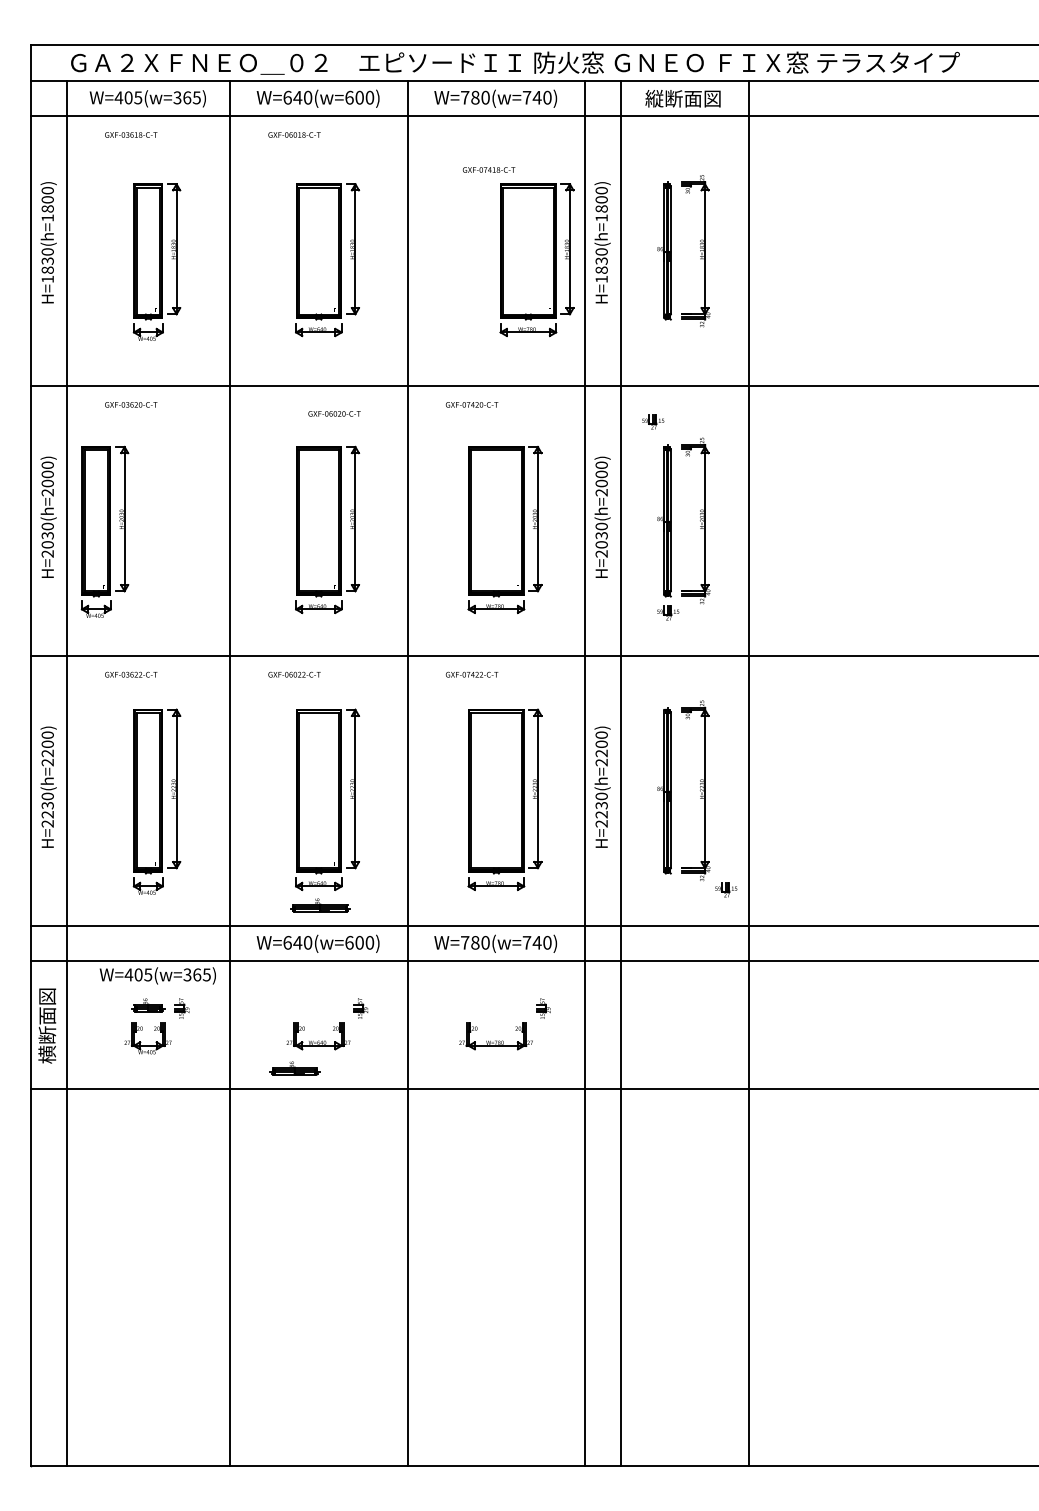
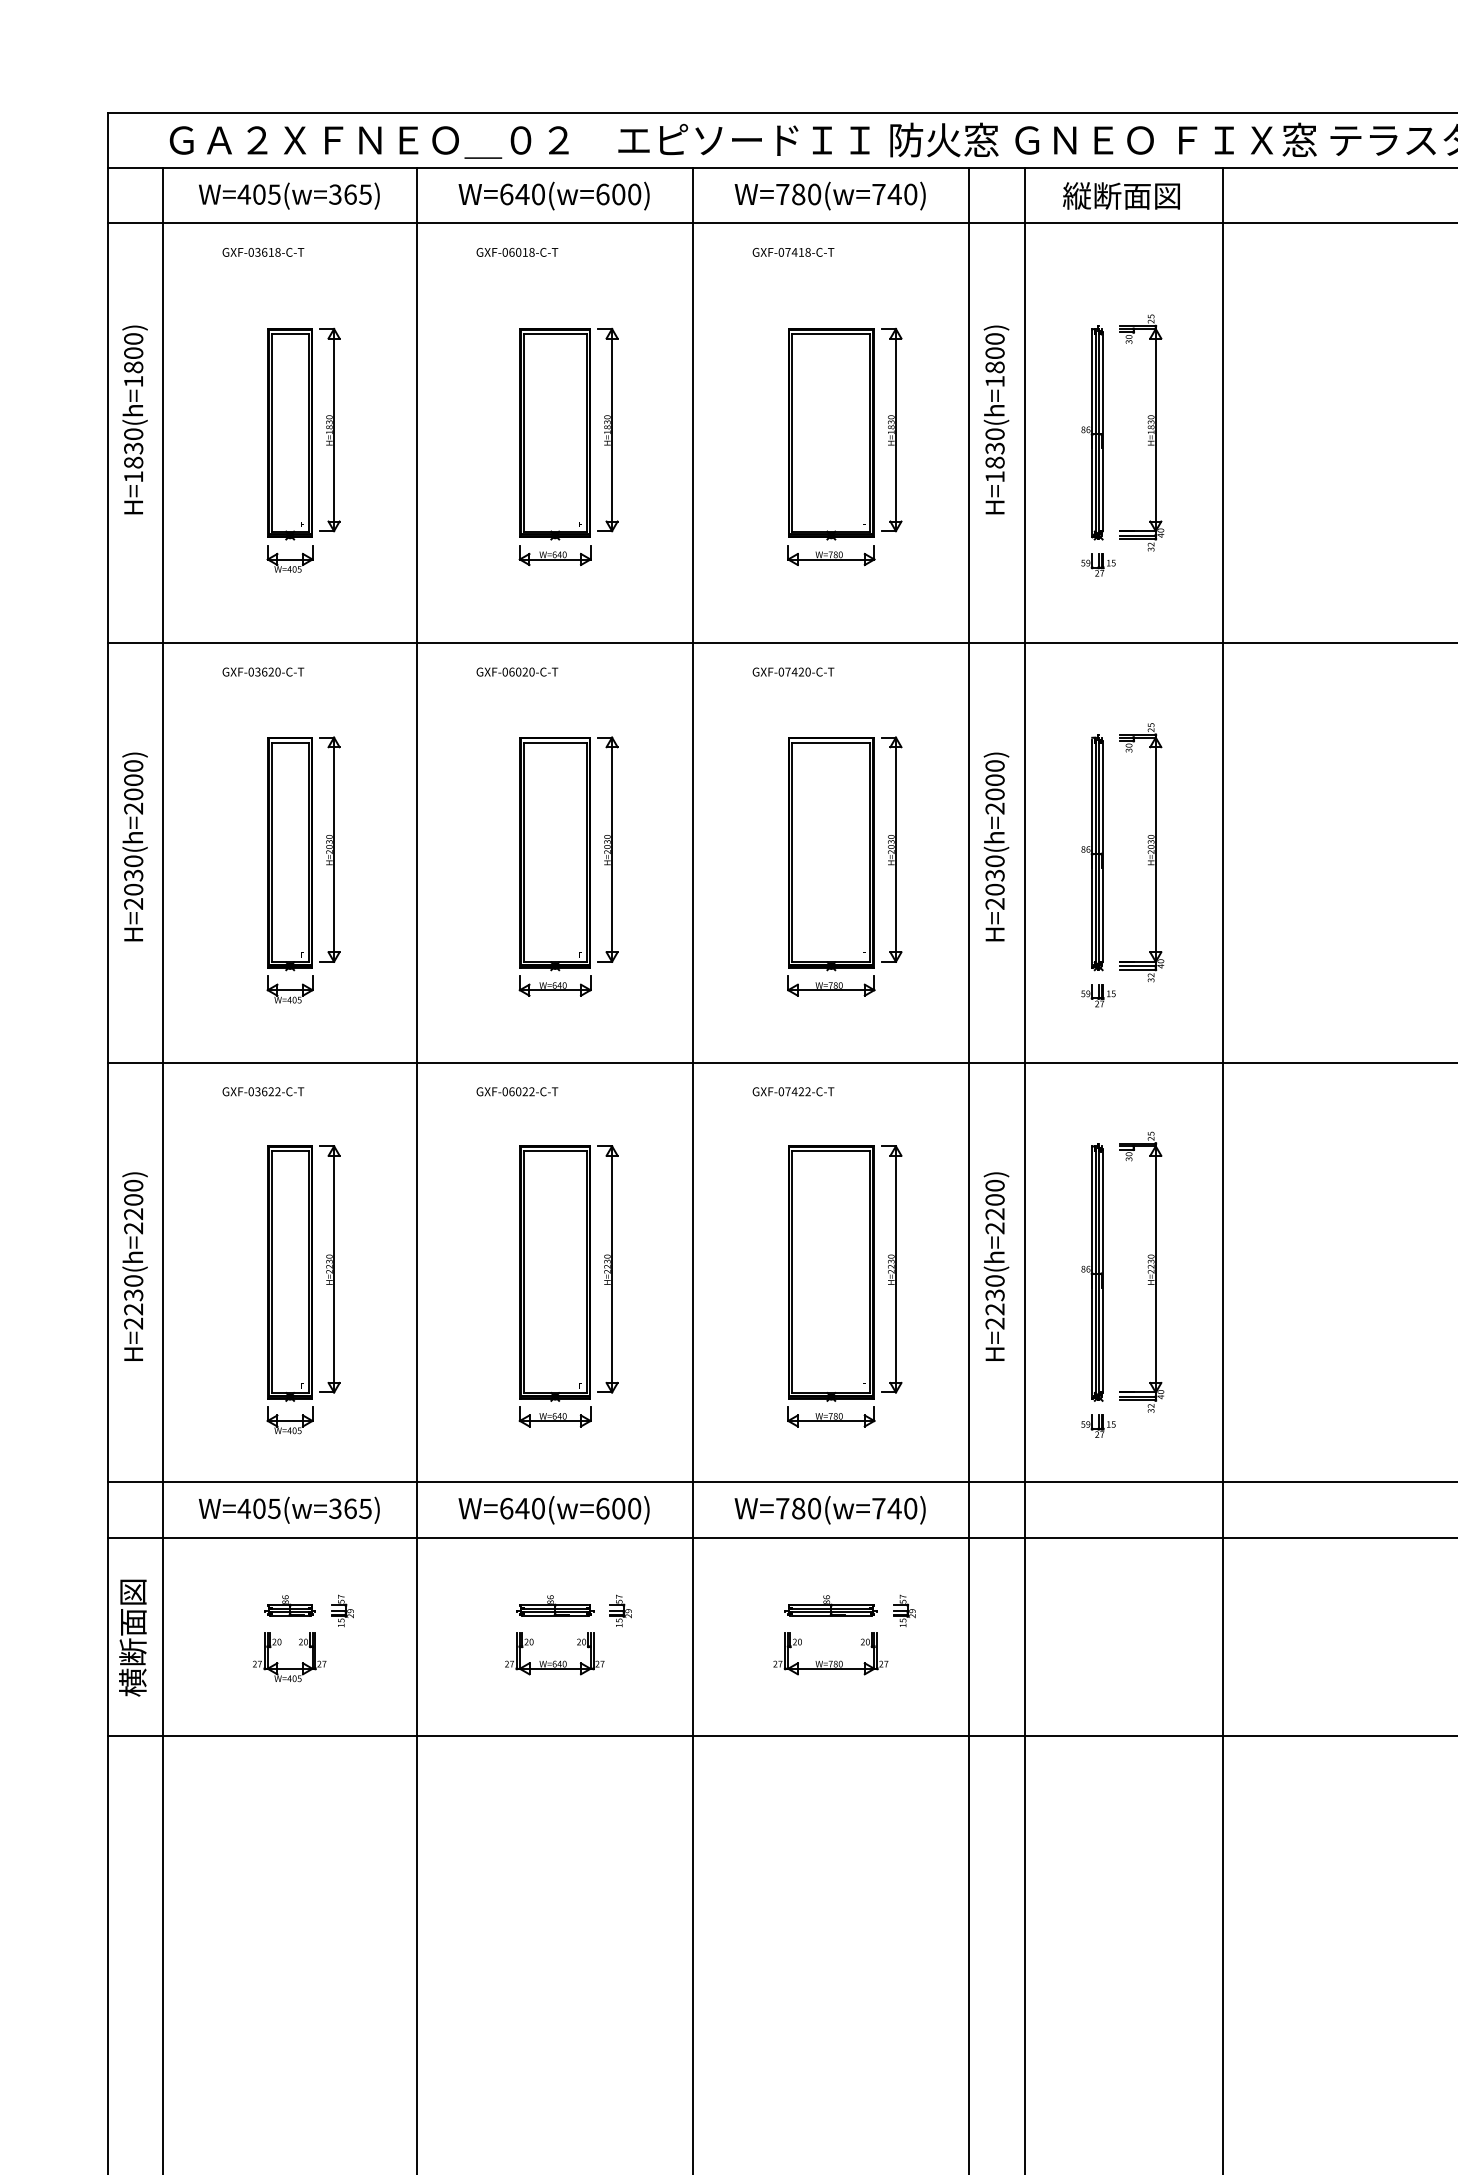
text: (489, 169) -> (794, 251), moved
part: (536, 260) -> (843, 447), moved
text: (334, 413) -> (517, 671), moved
part: (653, 421) -> (1098, 564), moved
part: (104, 531) -> (302, 868), moved
part: (726, 889) -> (1098, 1425), moved
part: (320, 905) -> (831, 1606), moved
text: (157, 975) -> (288, 1509), moved
part: (294, 1068) -> (554, 1606), moved

